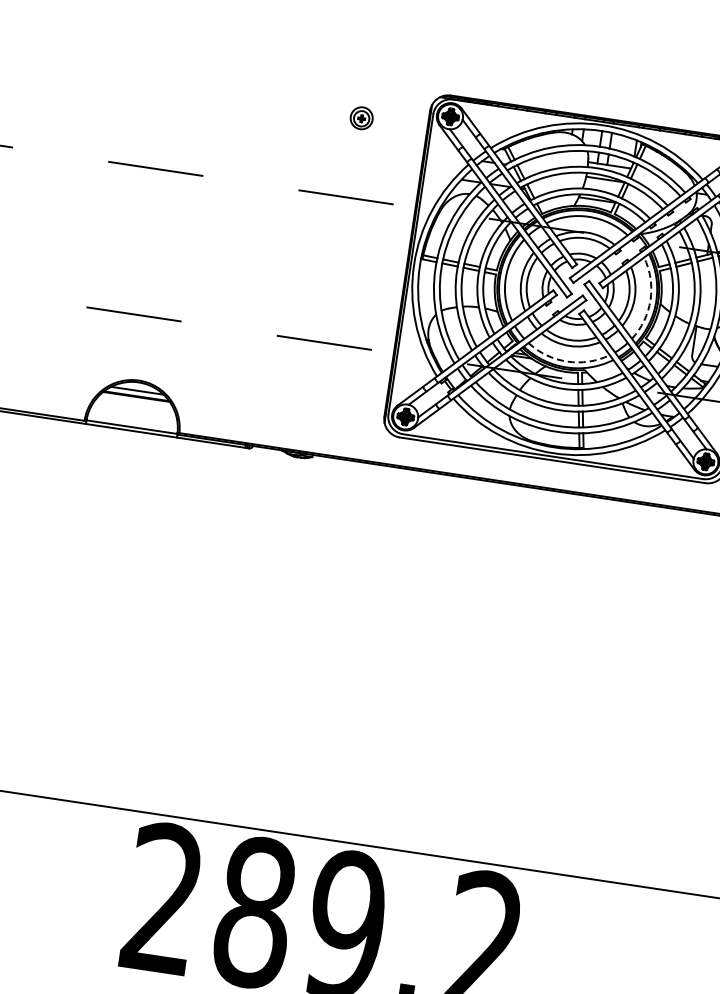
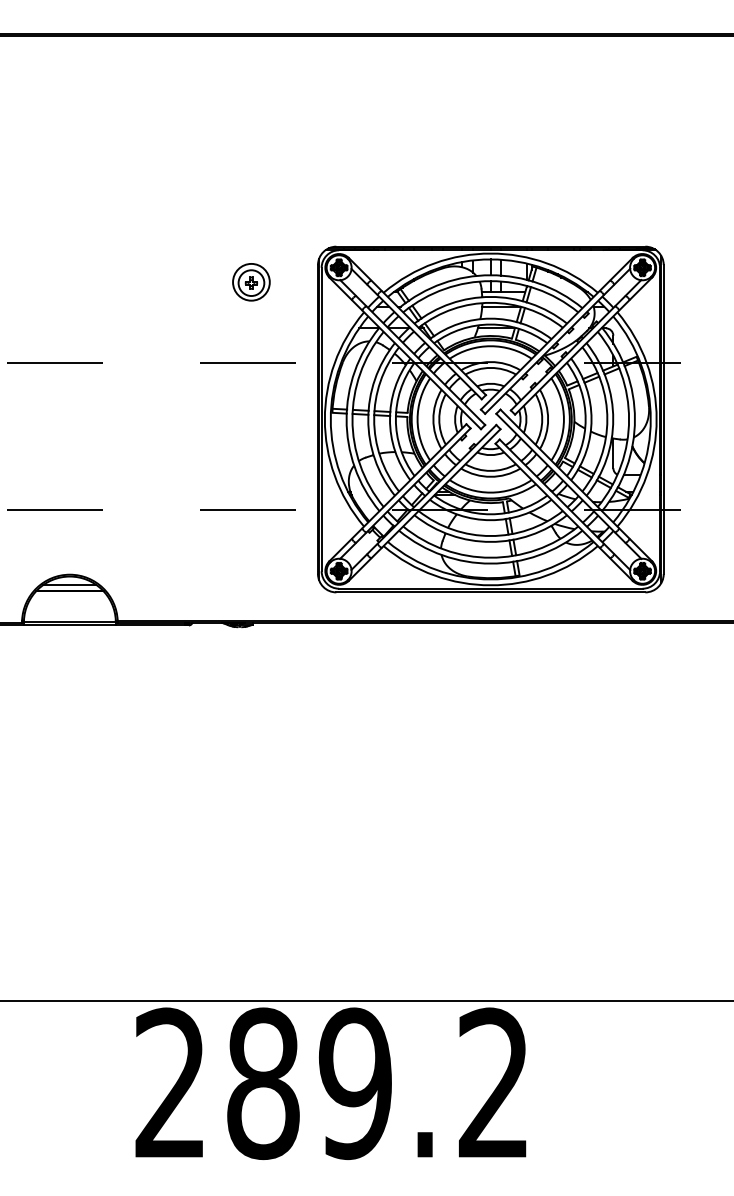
part: (361, 118) -> (251, 282), size x1.67
arc: (650, 300) -> (563, 419), dashed -> solid
arc: (567, 361) -> (490, 492), dashed -> solid

